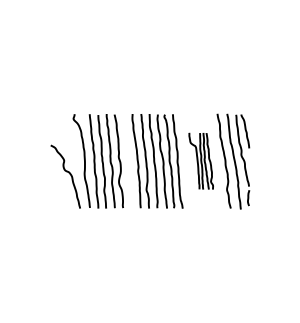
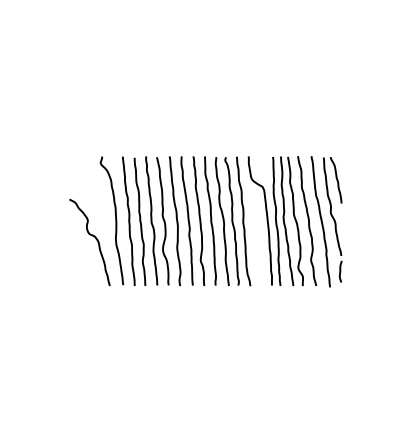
part: (201, 160) -> (275, 220), size x1.67
curve: (128, 161) -> (176, 221), added

